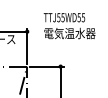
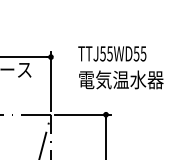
text: (69, 26) -> (120, 68), moved

